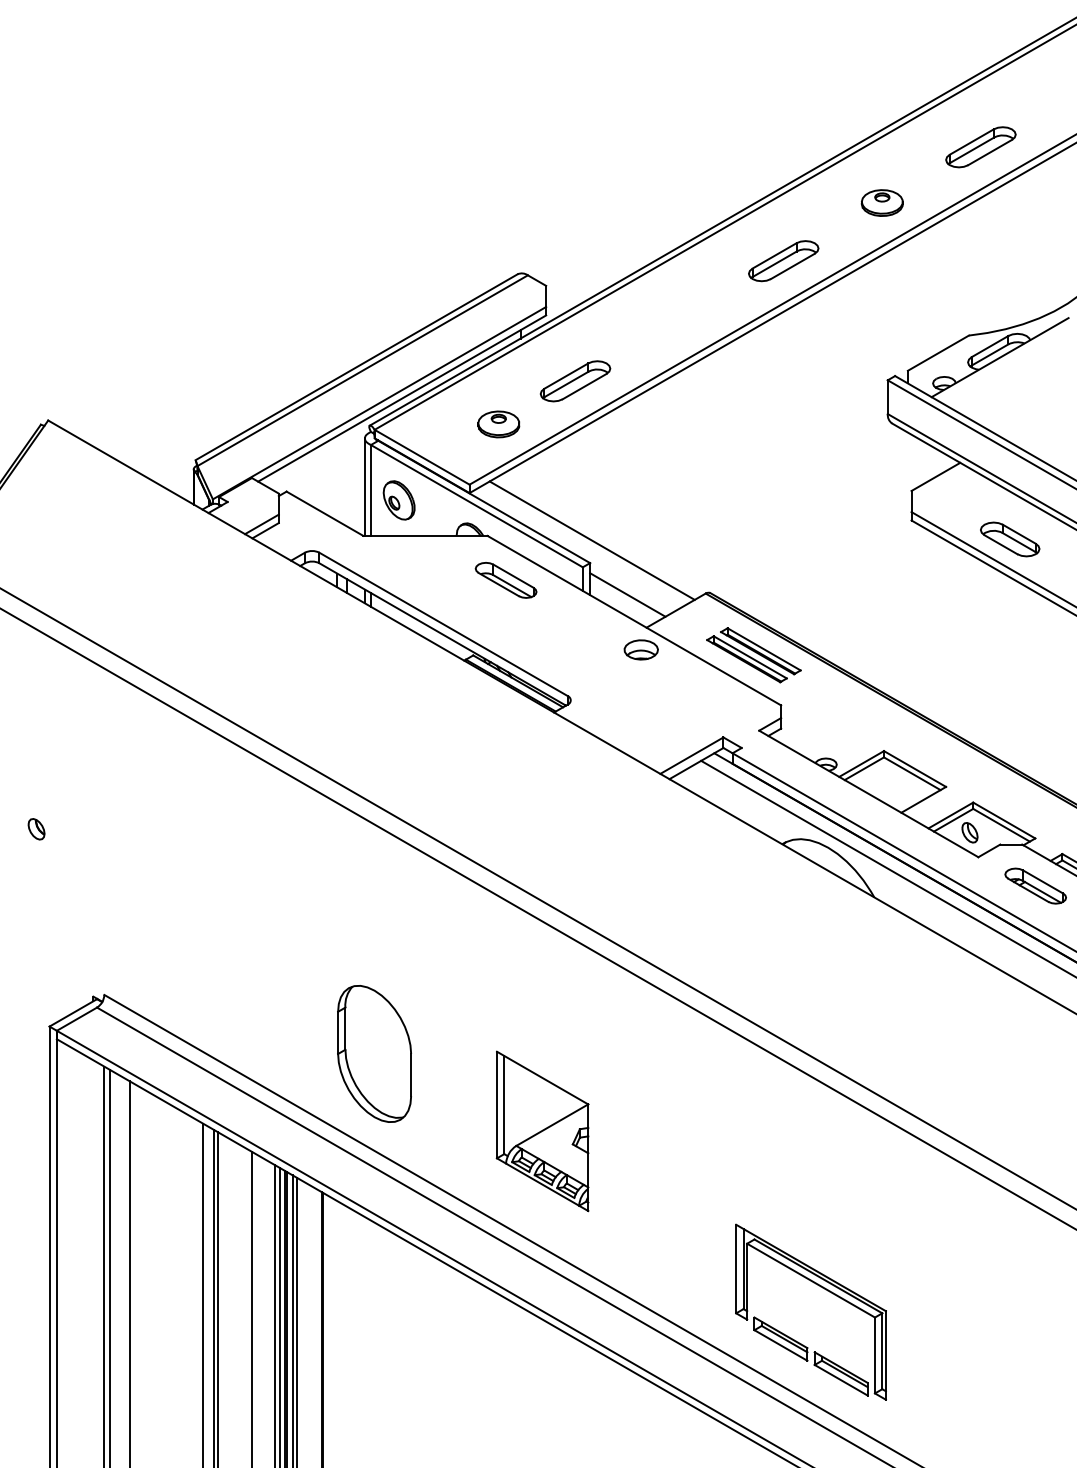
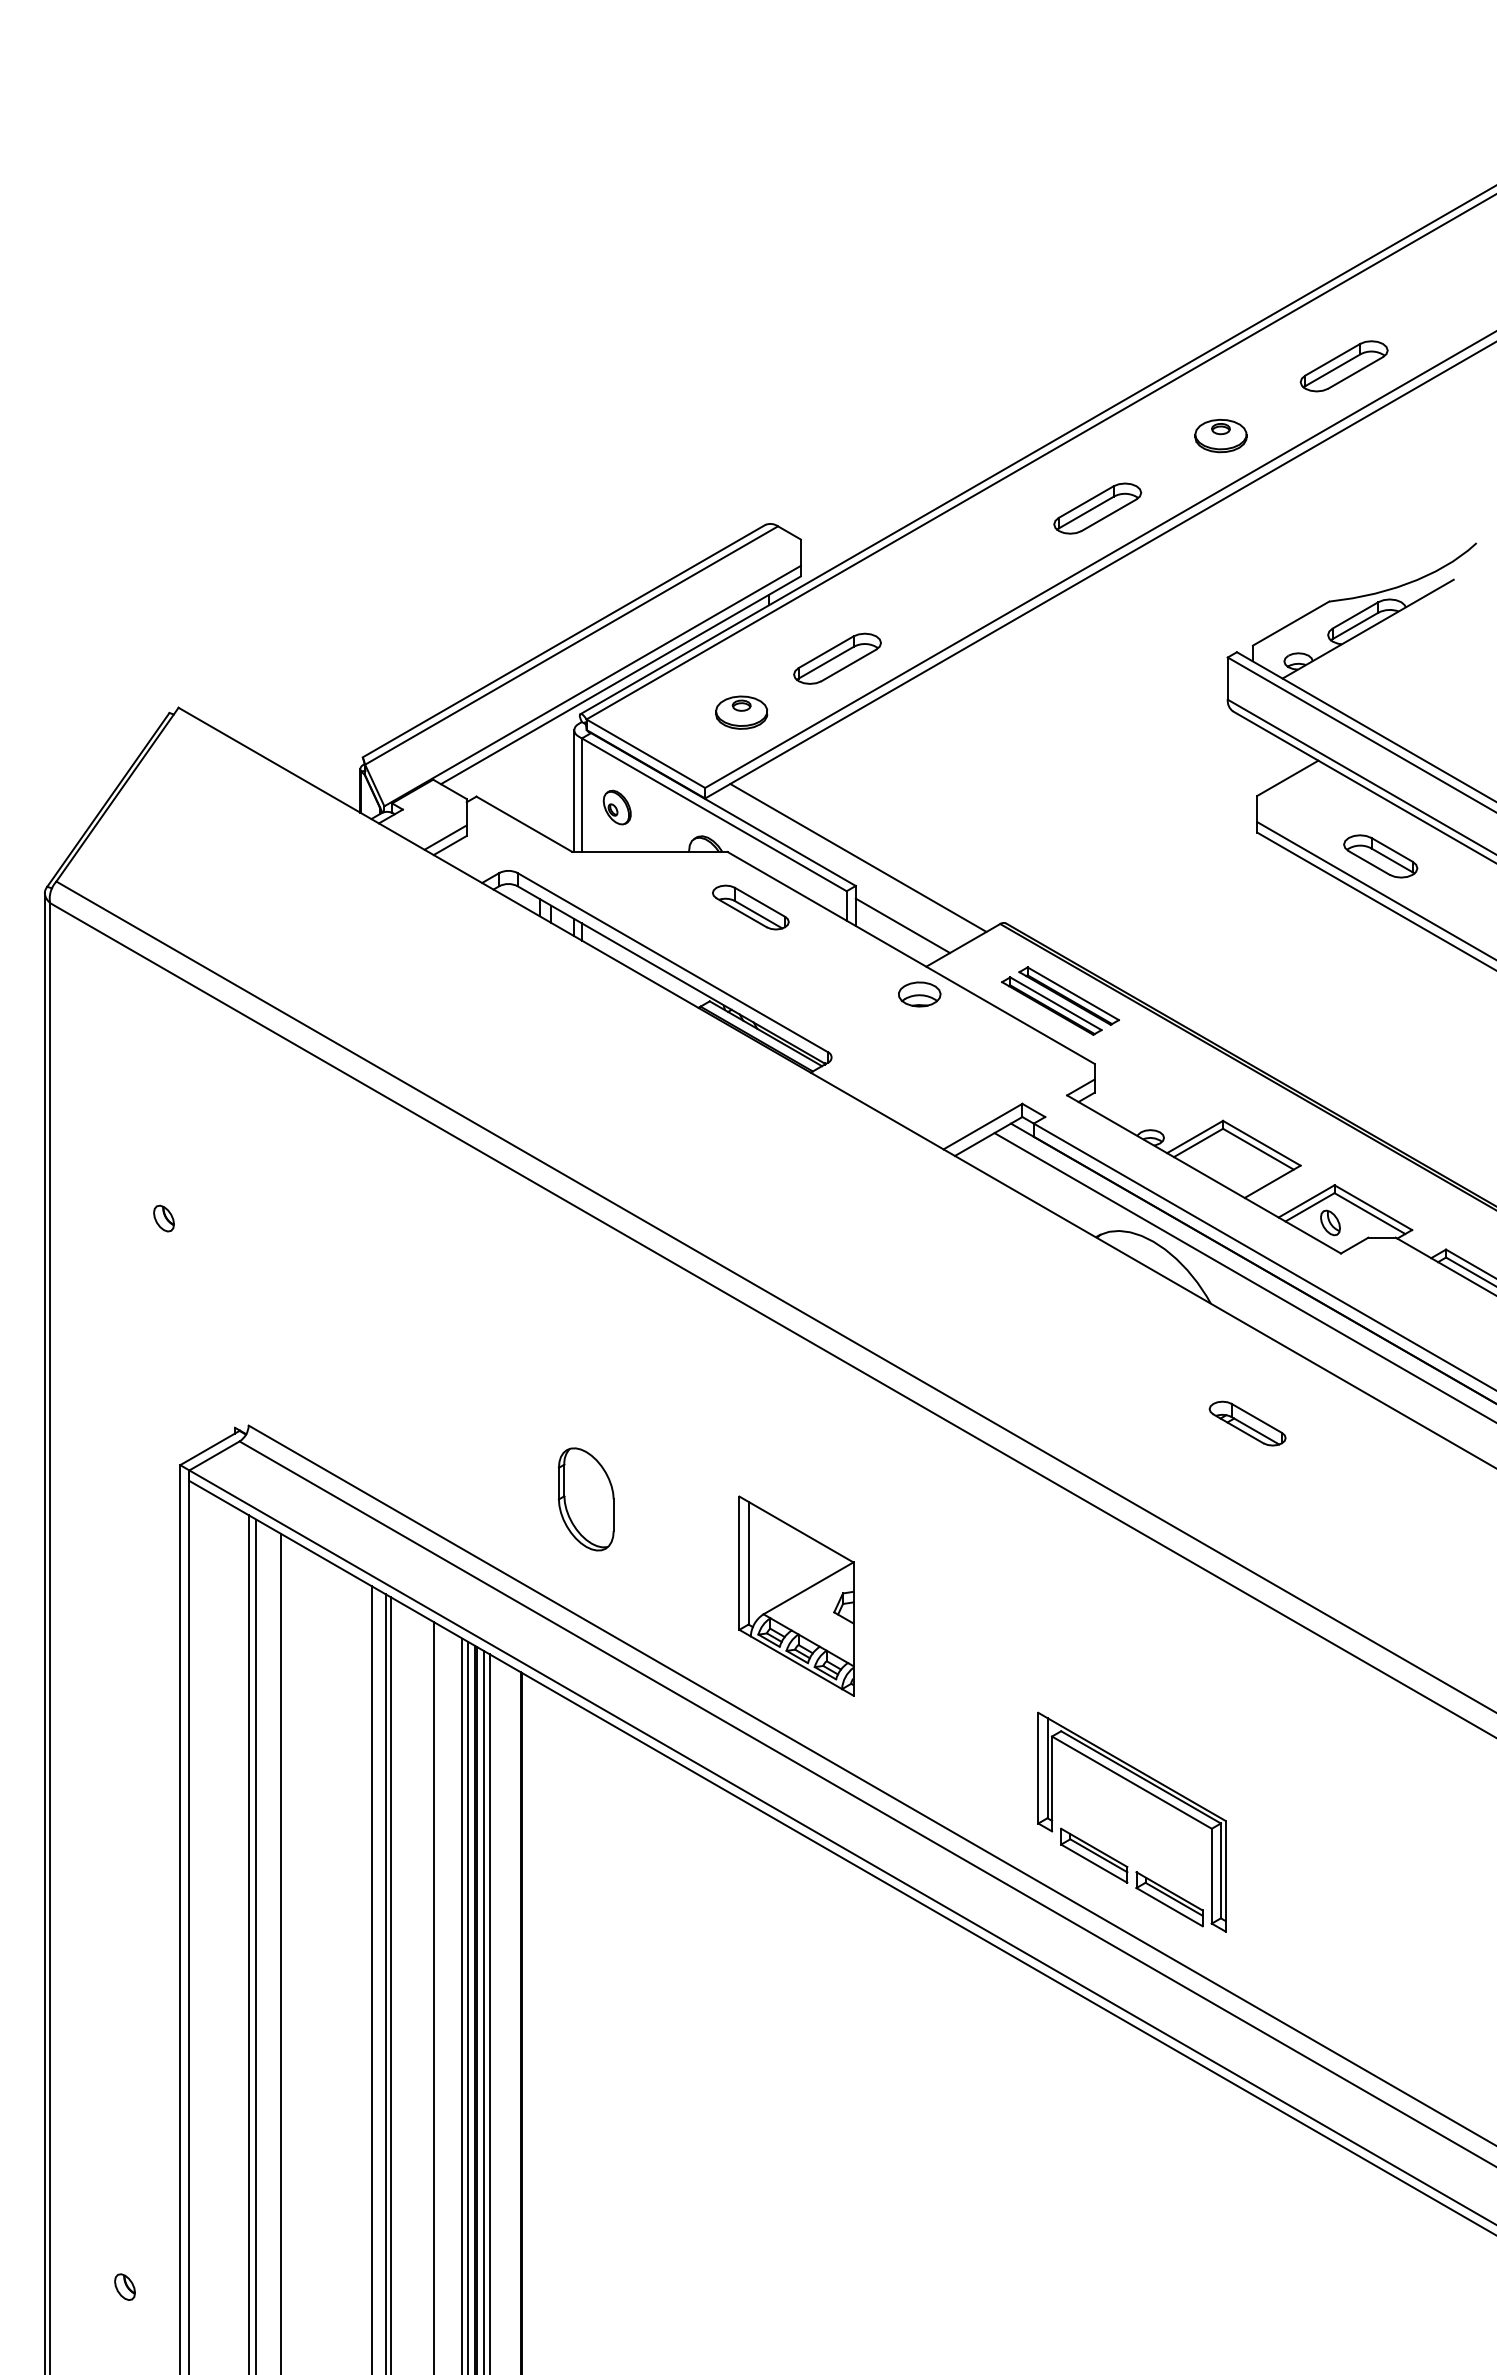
part: (399, 500) -> (617, 807), size x0.7
part: (1035, 886) -> (1247, 1423), moved
part: (373, 1054) -> (585, 1499), size x0.6

